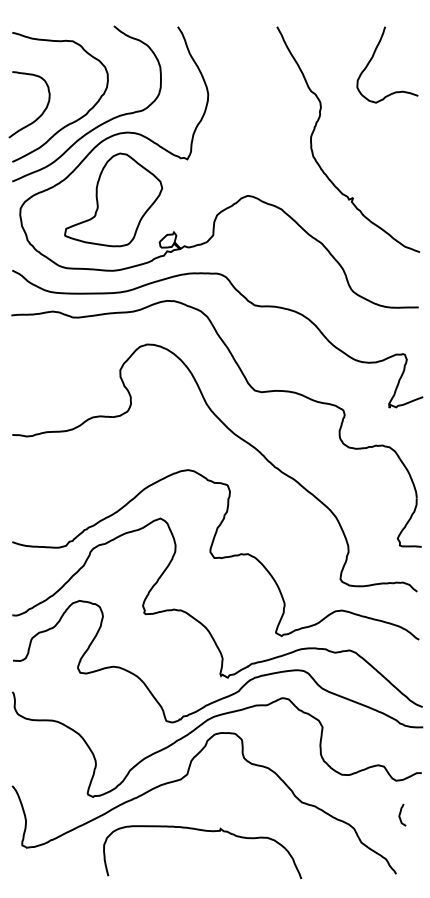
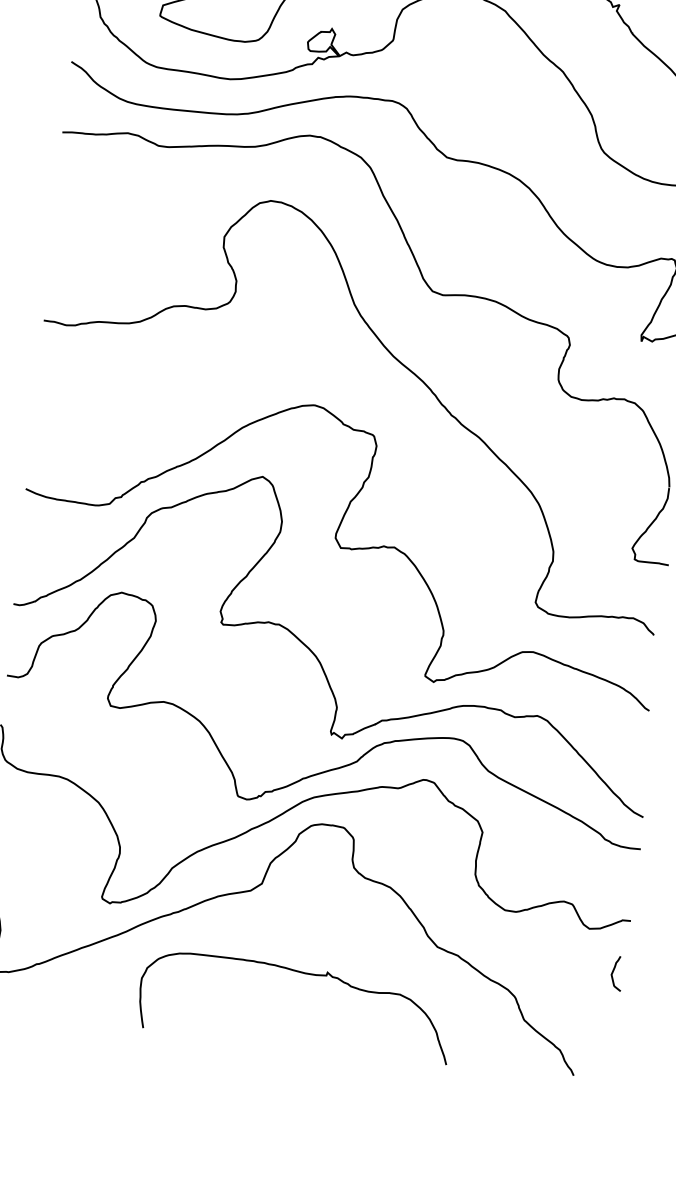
curve: (400, 814) -> (613, 972), moved
curve: (202, 831) -> (298, 973), moved

